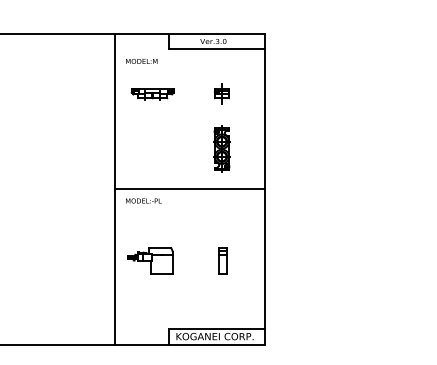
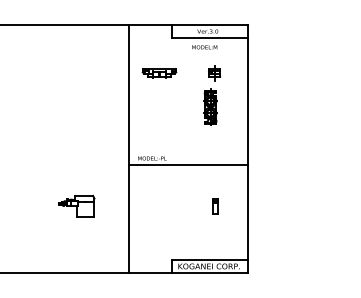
text: (141, 61) -> (204, 47), moved
part: (221, 148) -> (210, 106), moved
line: (189, 189) -> (188, 165), moved
part: (150, 261) -> (76, 206), moved
part: (223, 261) -> (215, 206), size x0.7

